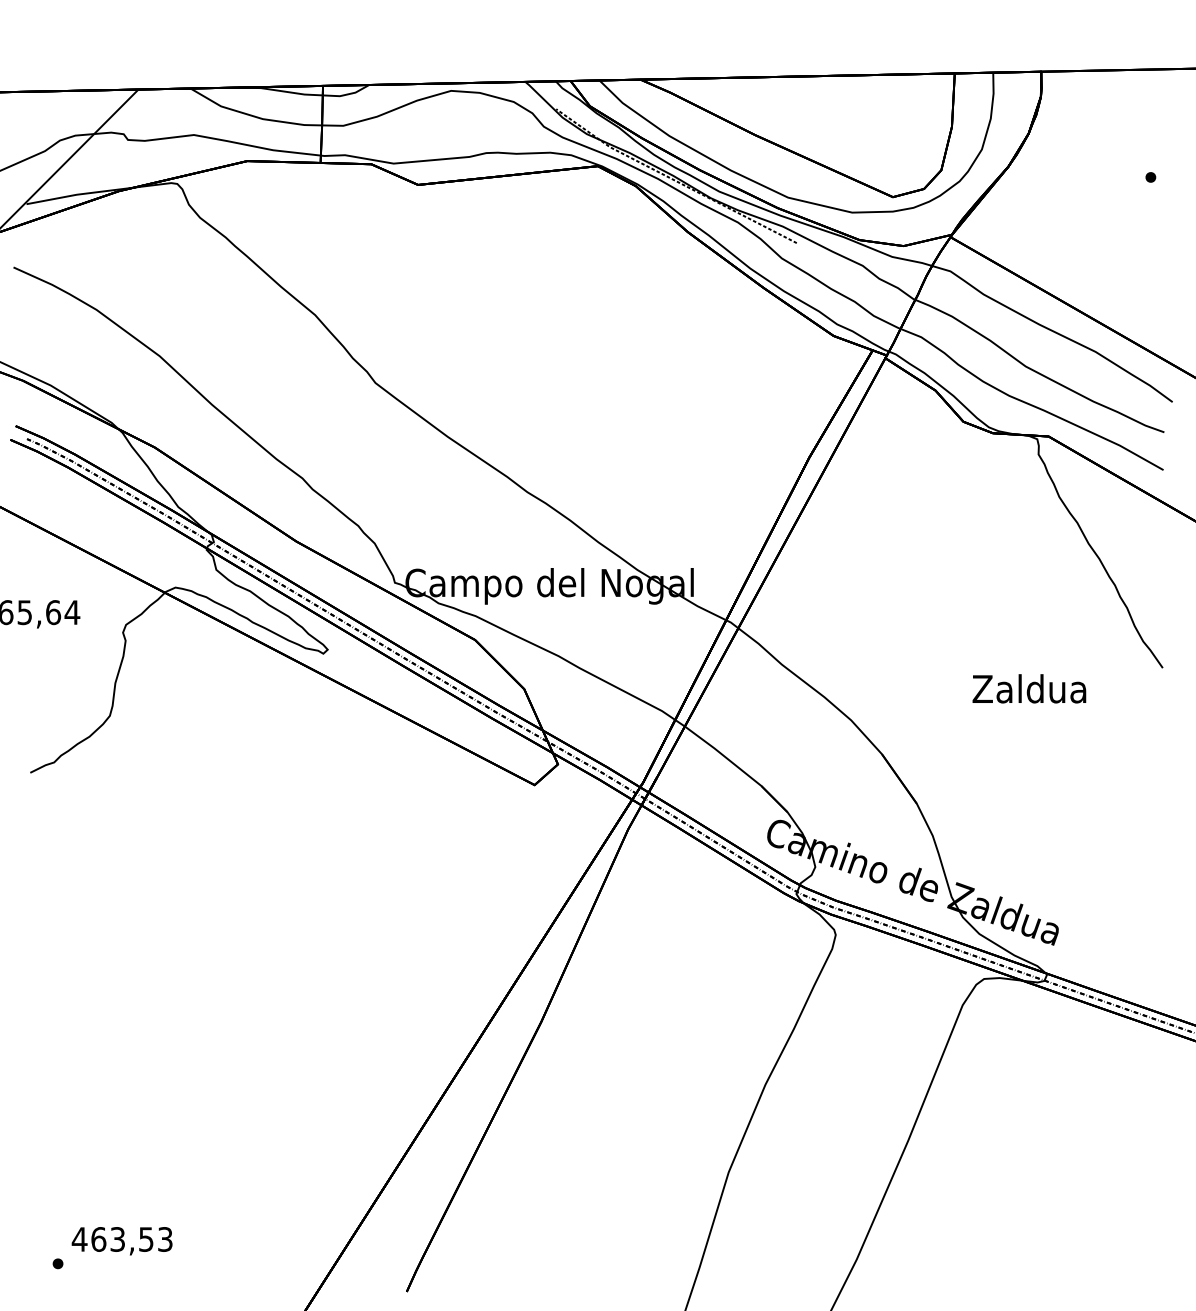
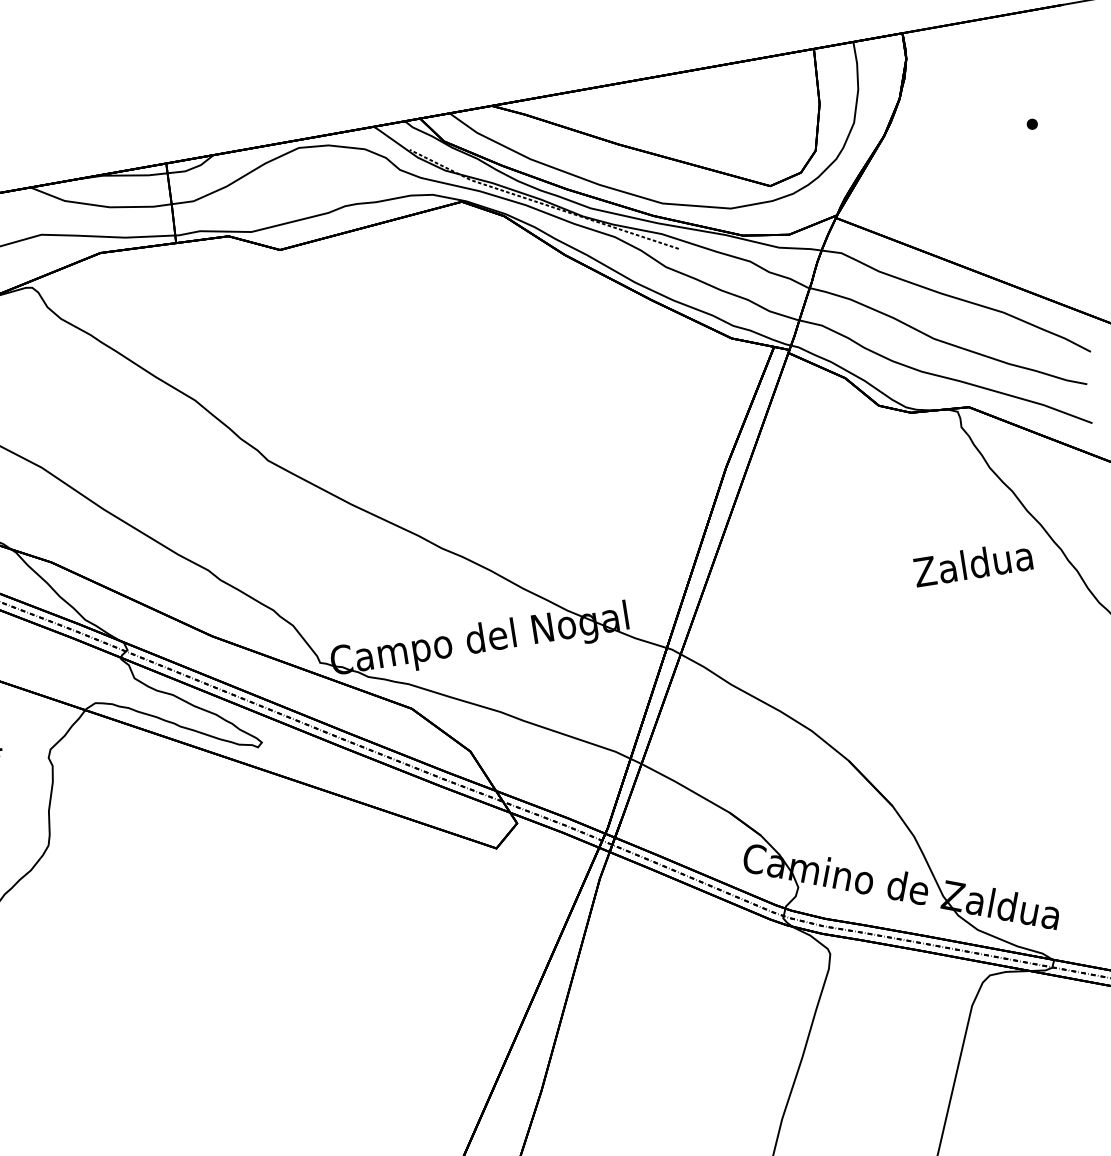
text: (1029, 688) -> (973, 563), moved

